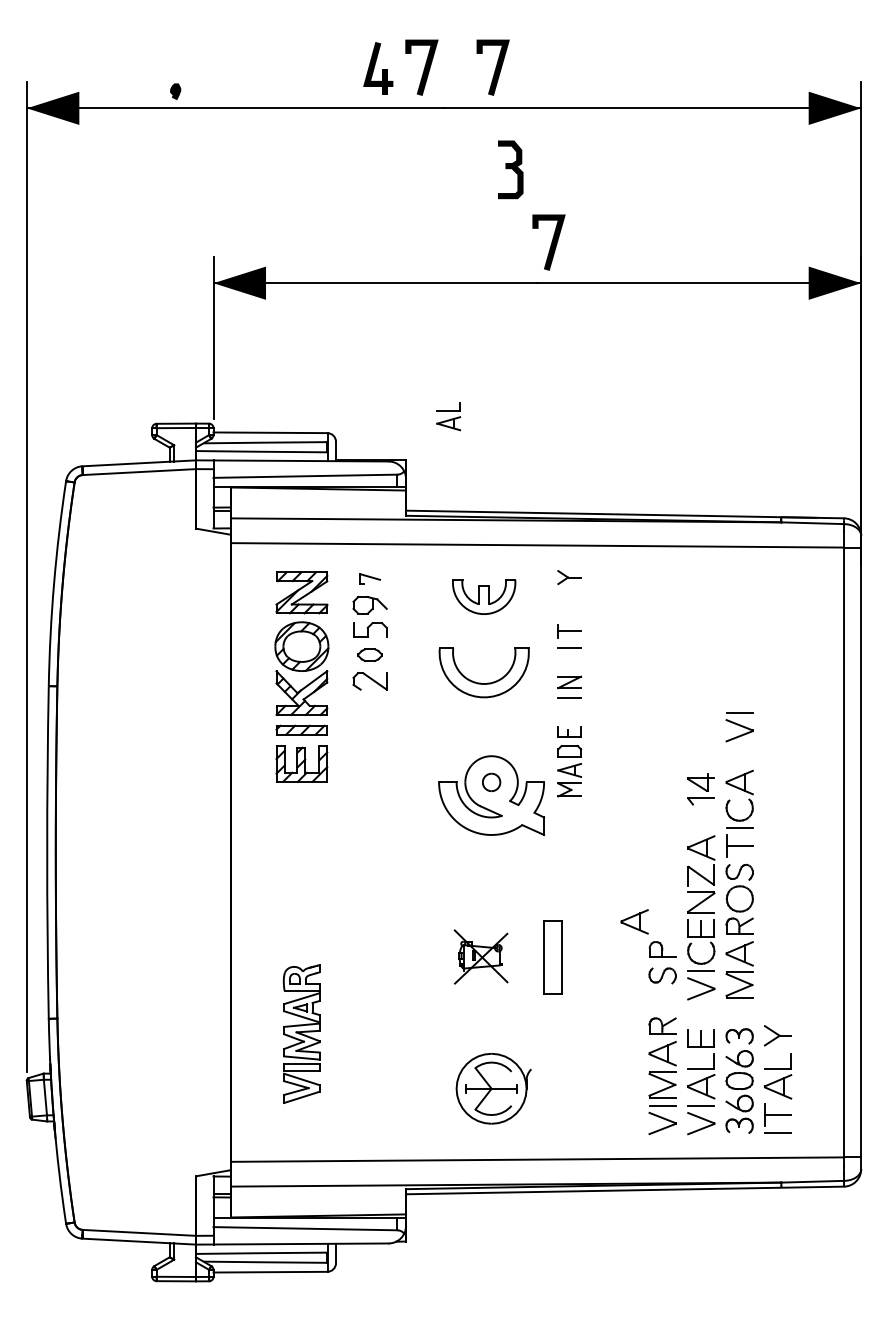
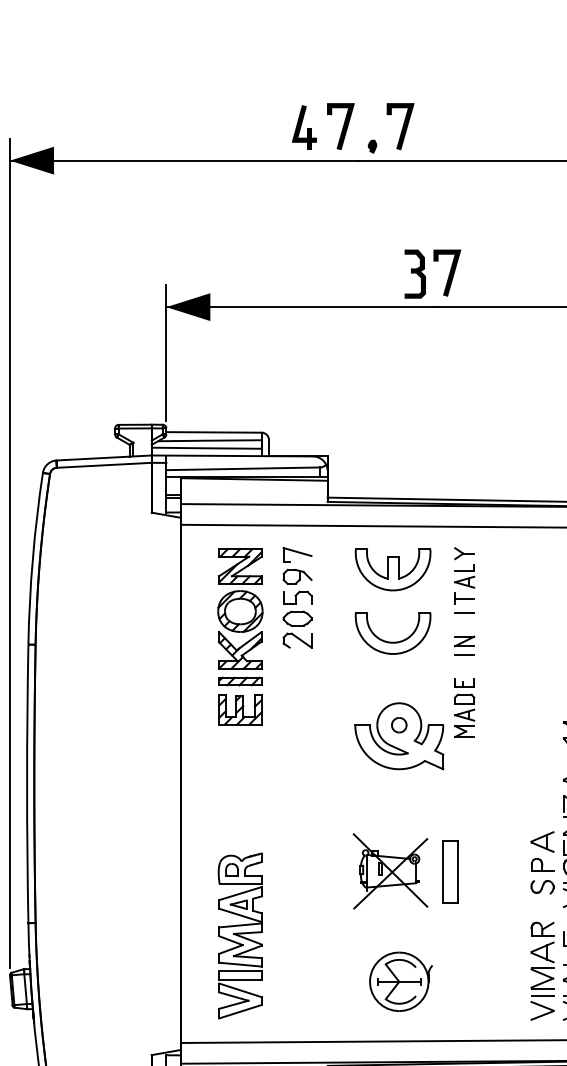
part: (175, 91) -> (372, 146), moved
part: (510, 169) -> (415, 273), moved
part: (448, 416) -> (464, 576), moved
part: (369, 578) -> (297, 554), size x1.67
part: (483, 596) -> (392, 569), size x1.43
part: (369, 654) -> (297, 618), size x1.43
part: (634, 921) -> (542, 841), moved
part: (480, 956) -> (389, 871), size x1.67
part: (301, 1033) -> (240, 935), size x1.43

